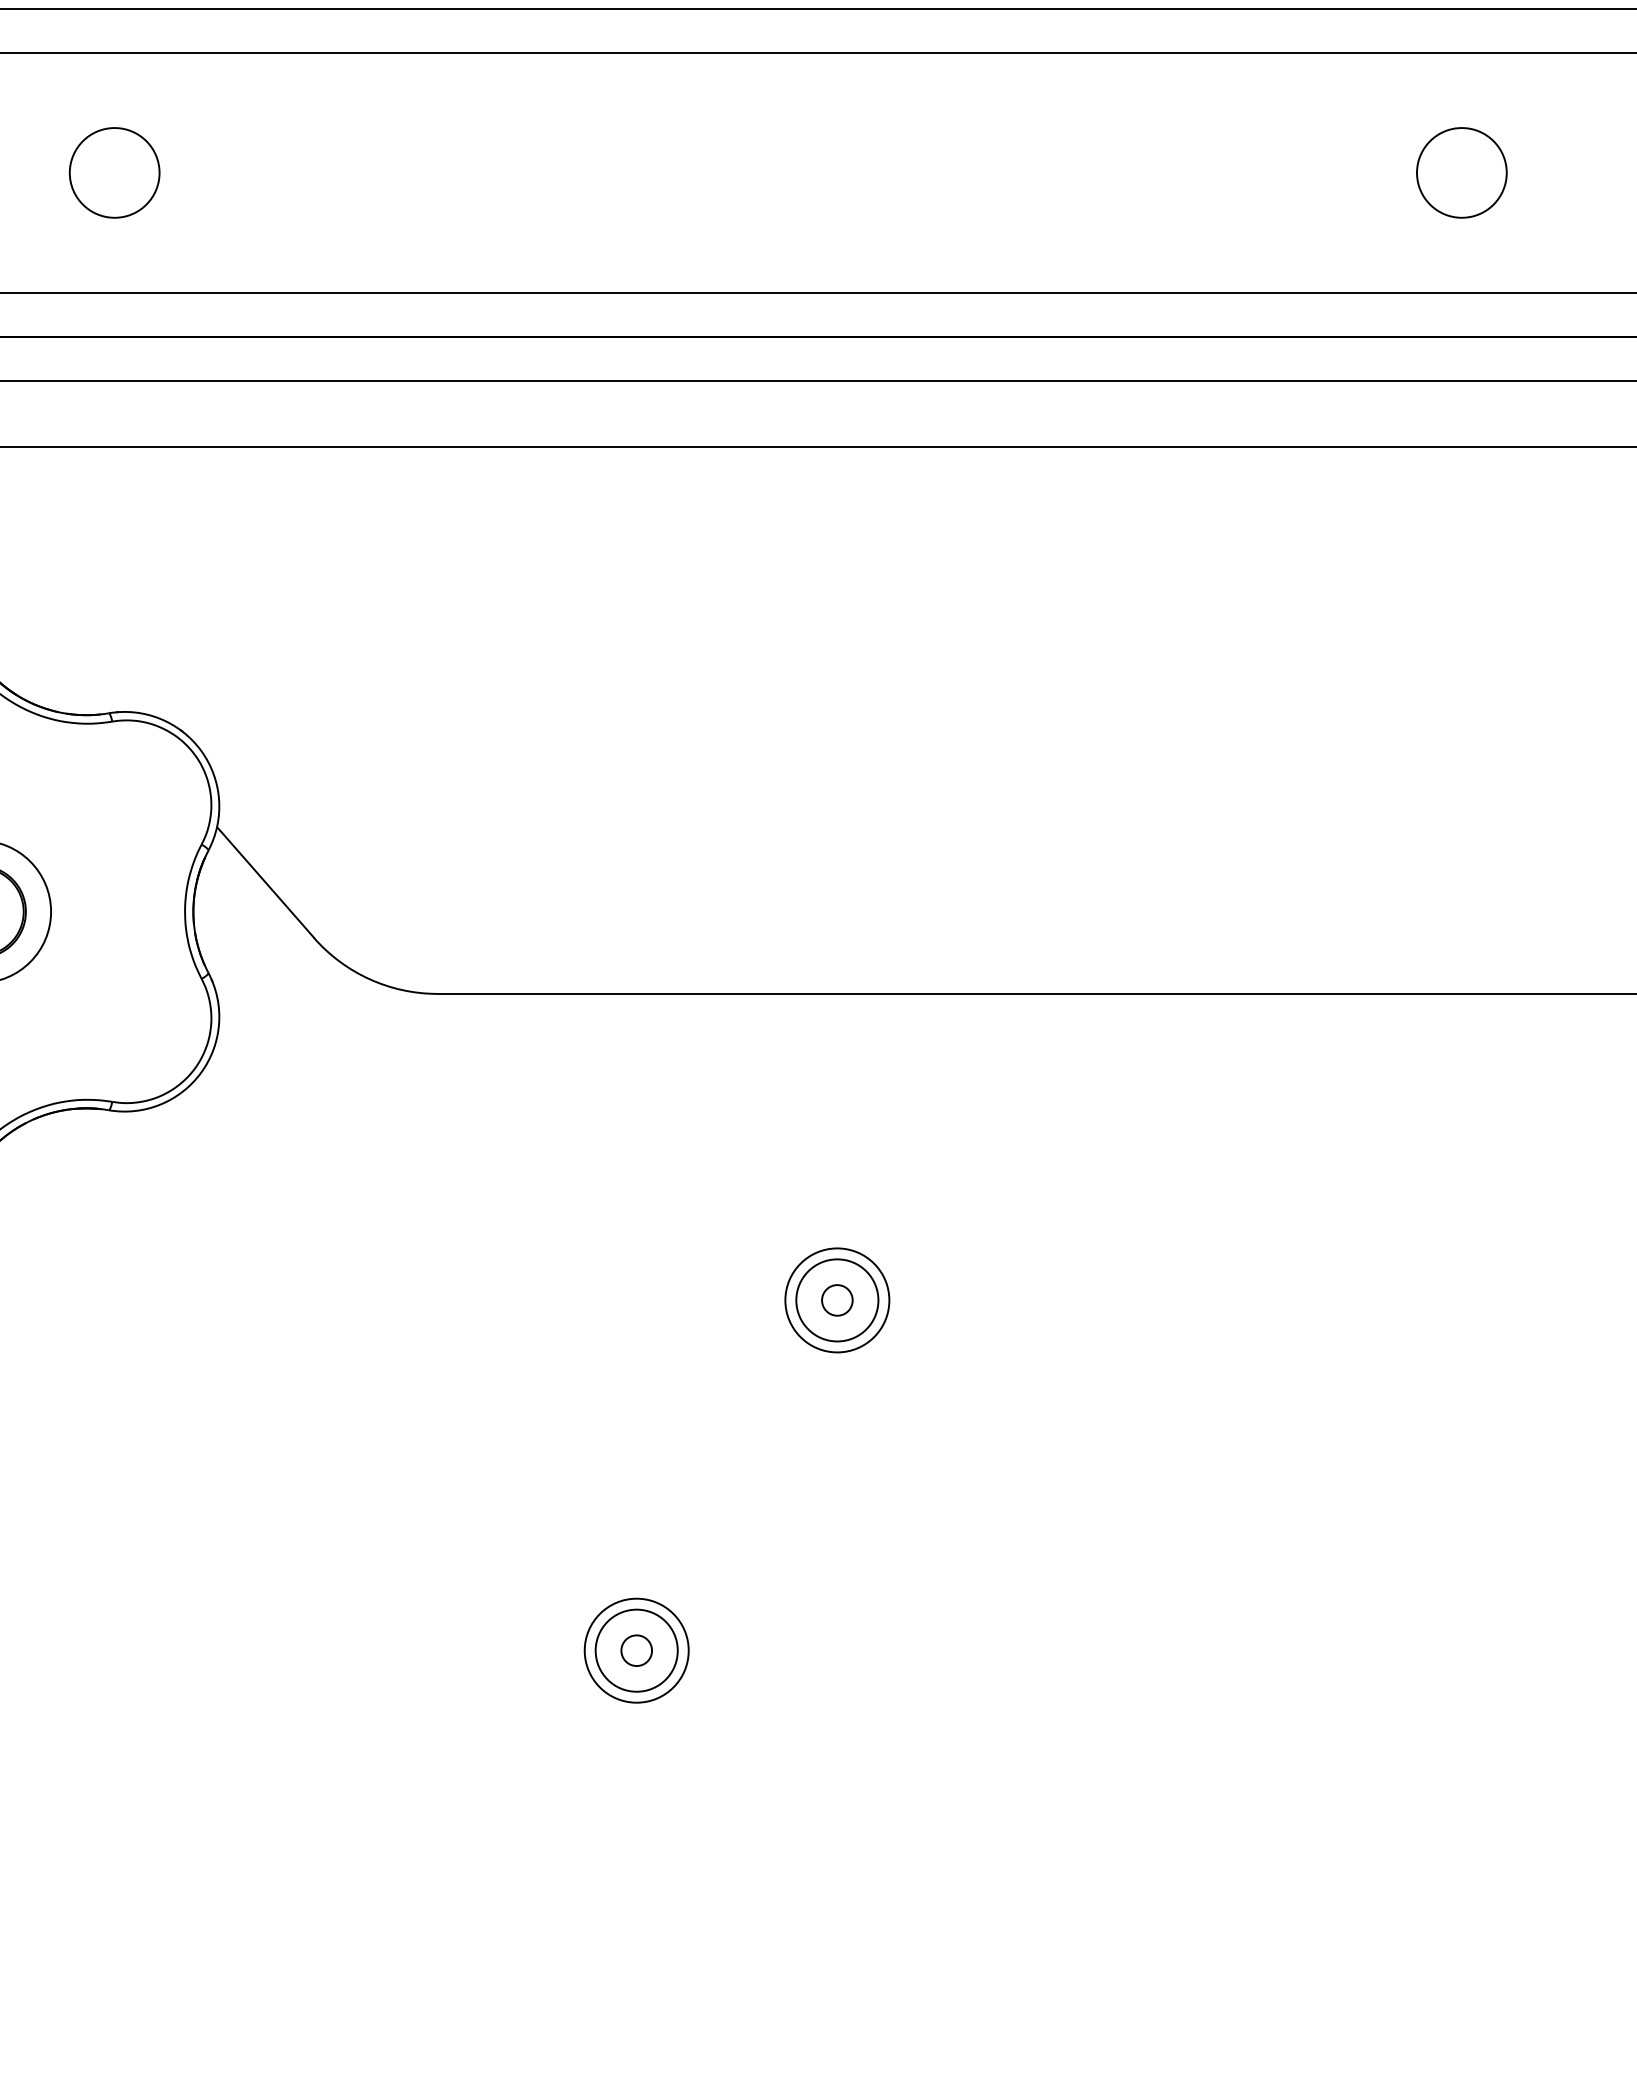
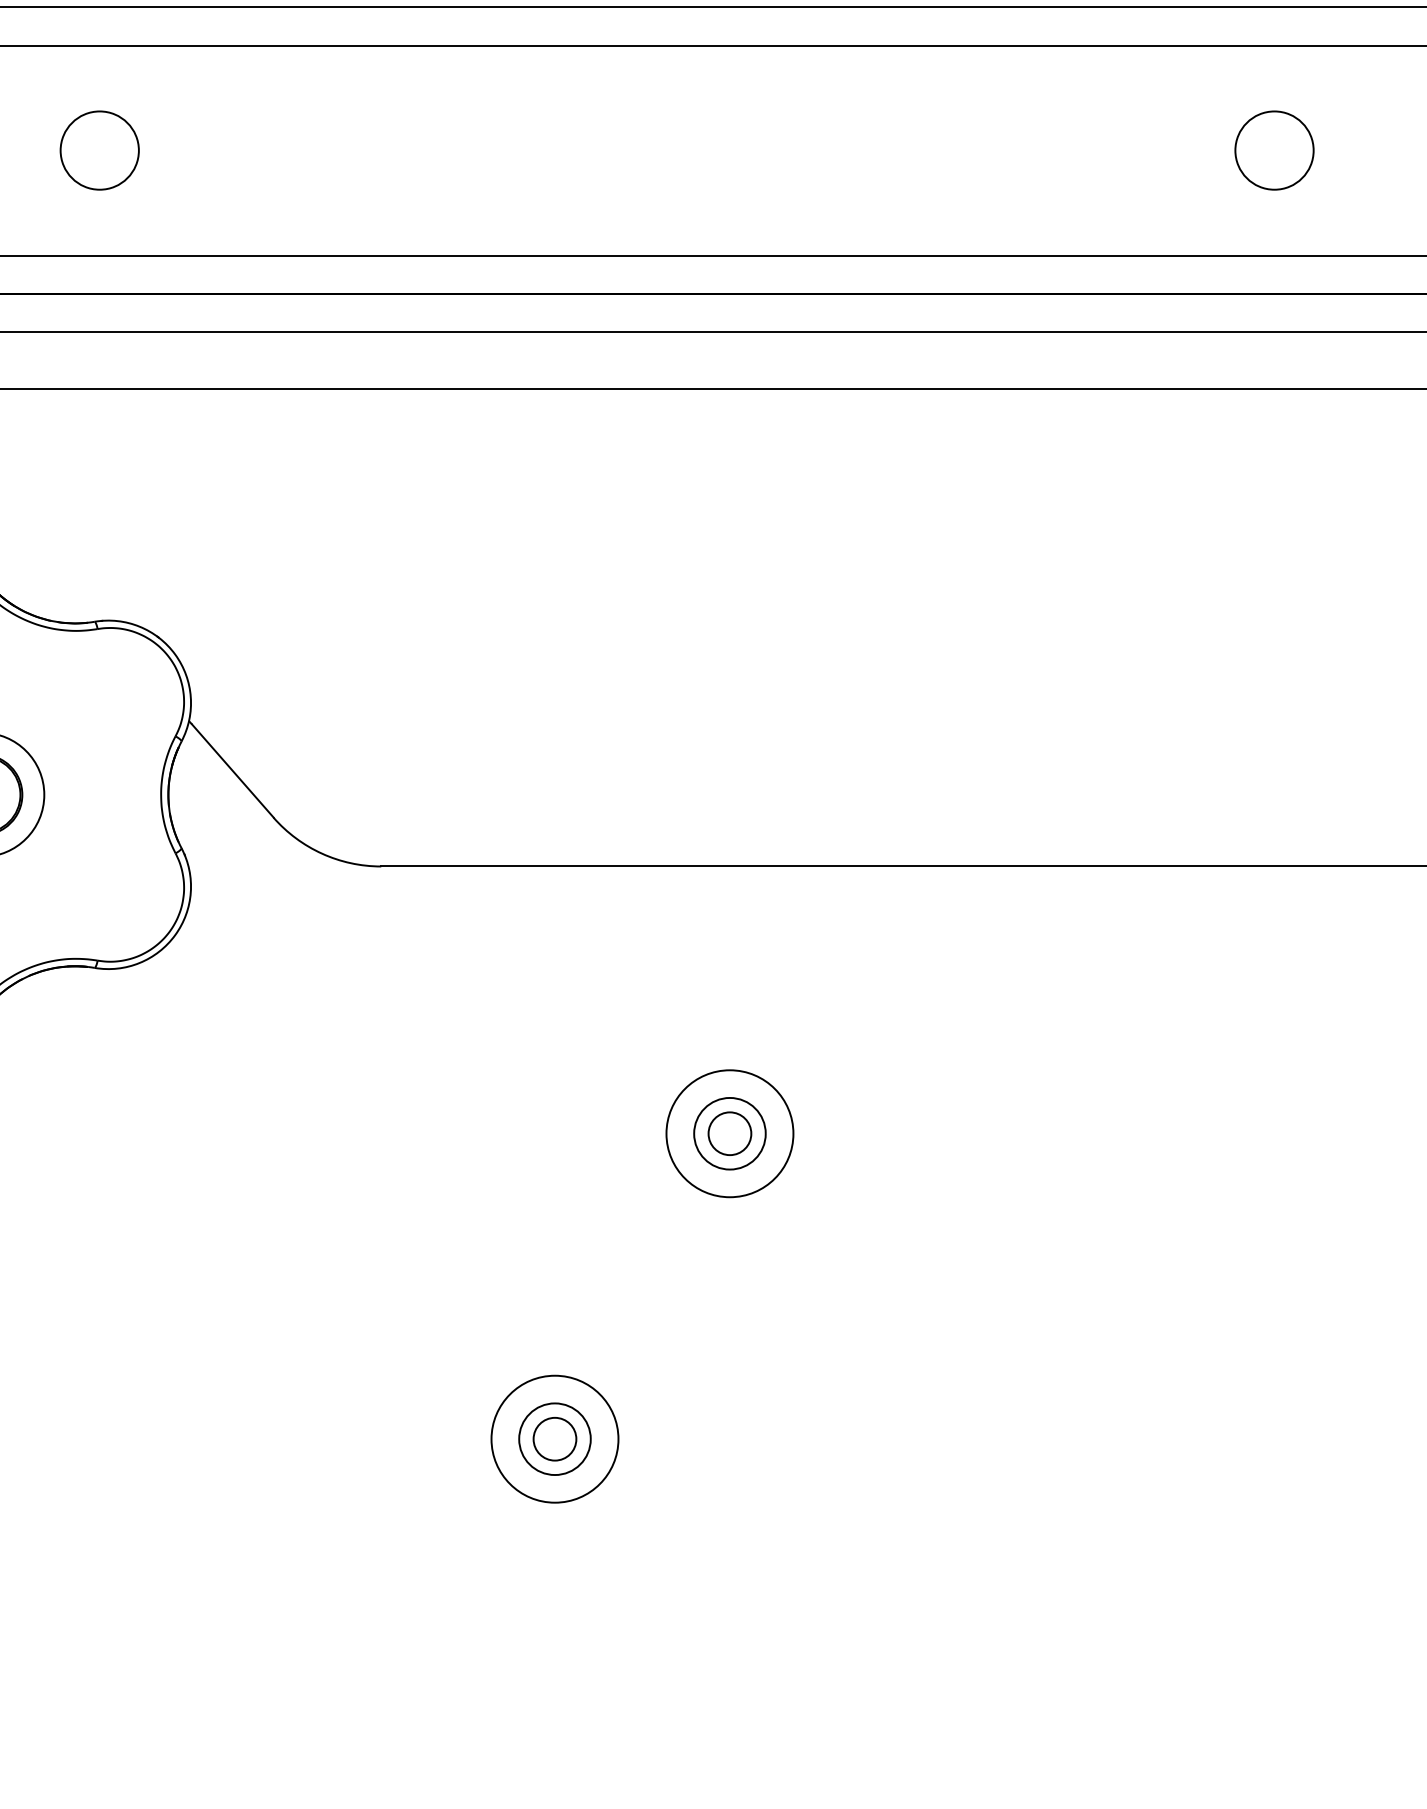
circle: (837, 1300) -> (730, 1133), size x1.4
circle: (837, 1300) -> (730, 1133), size x1.6
circle: (636, 1650) -> (554, 1439), size x1.4
circle: (636, 1650) -> (554, 1439), size x1.6

